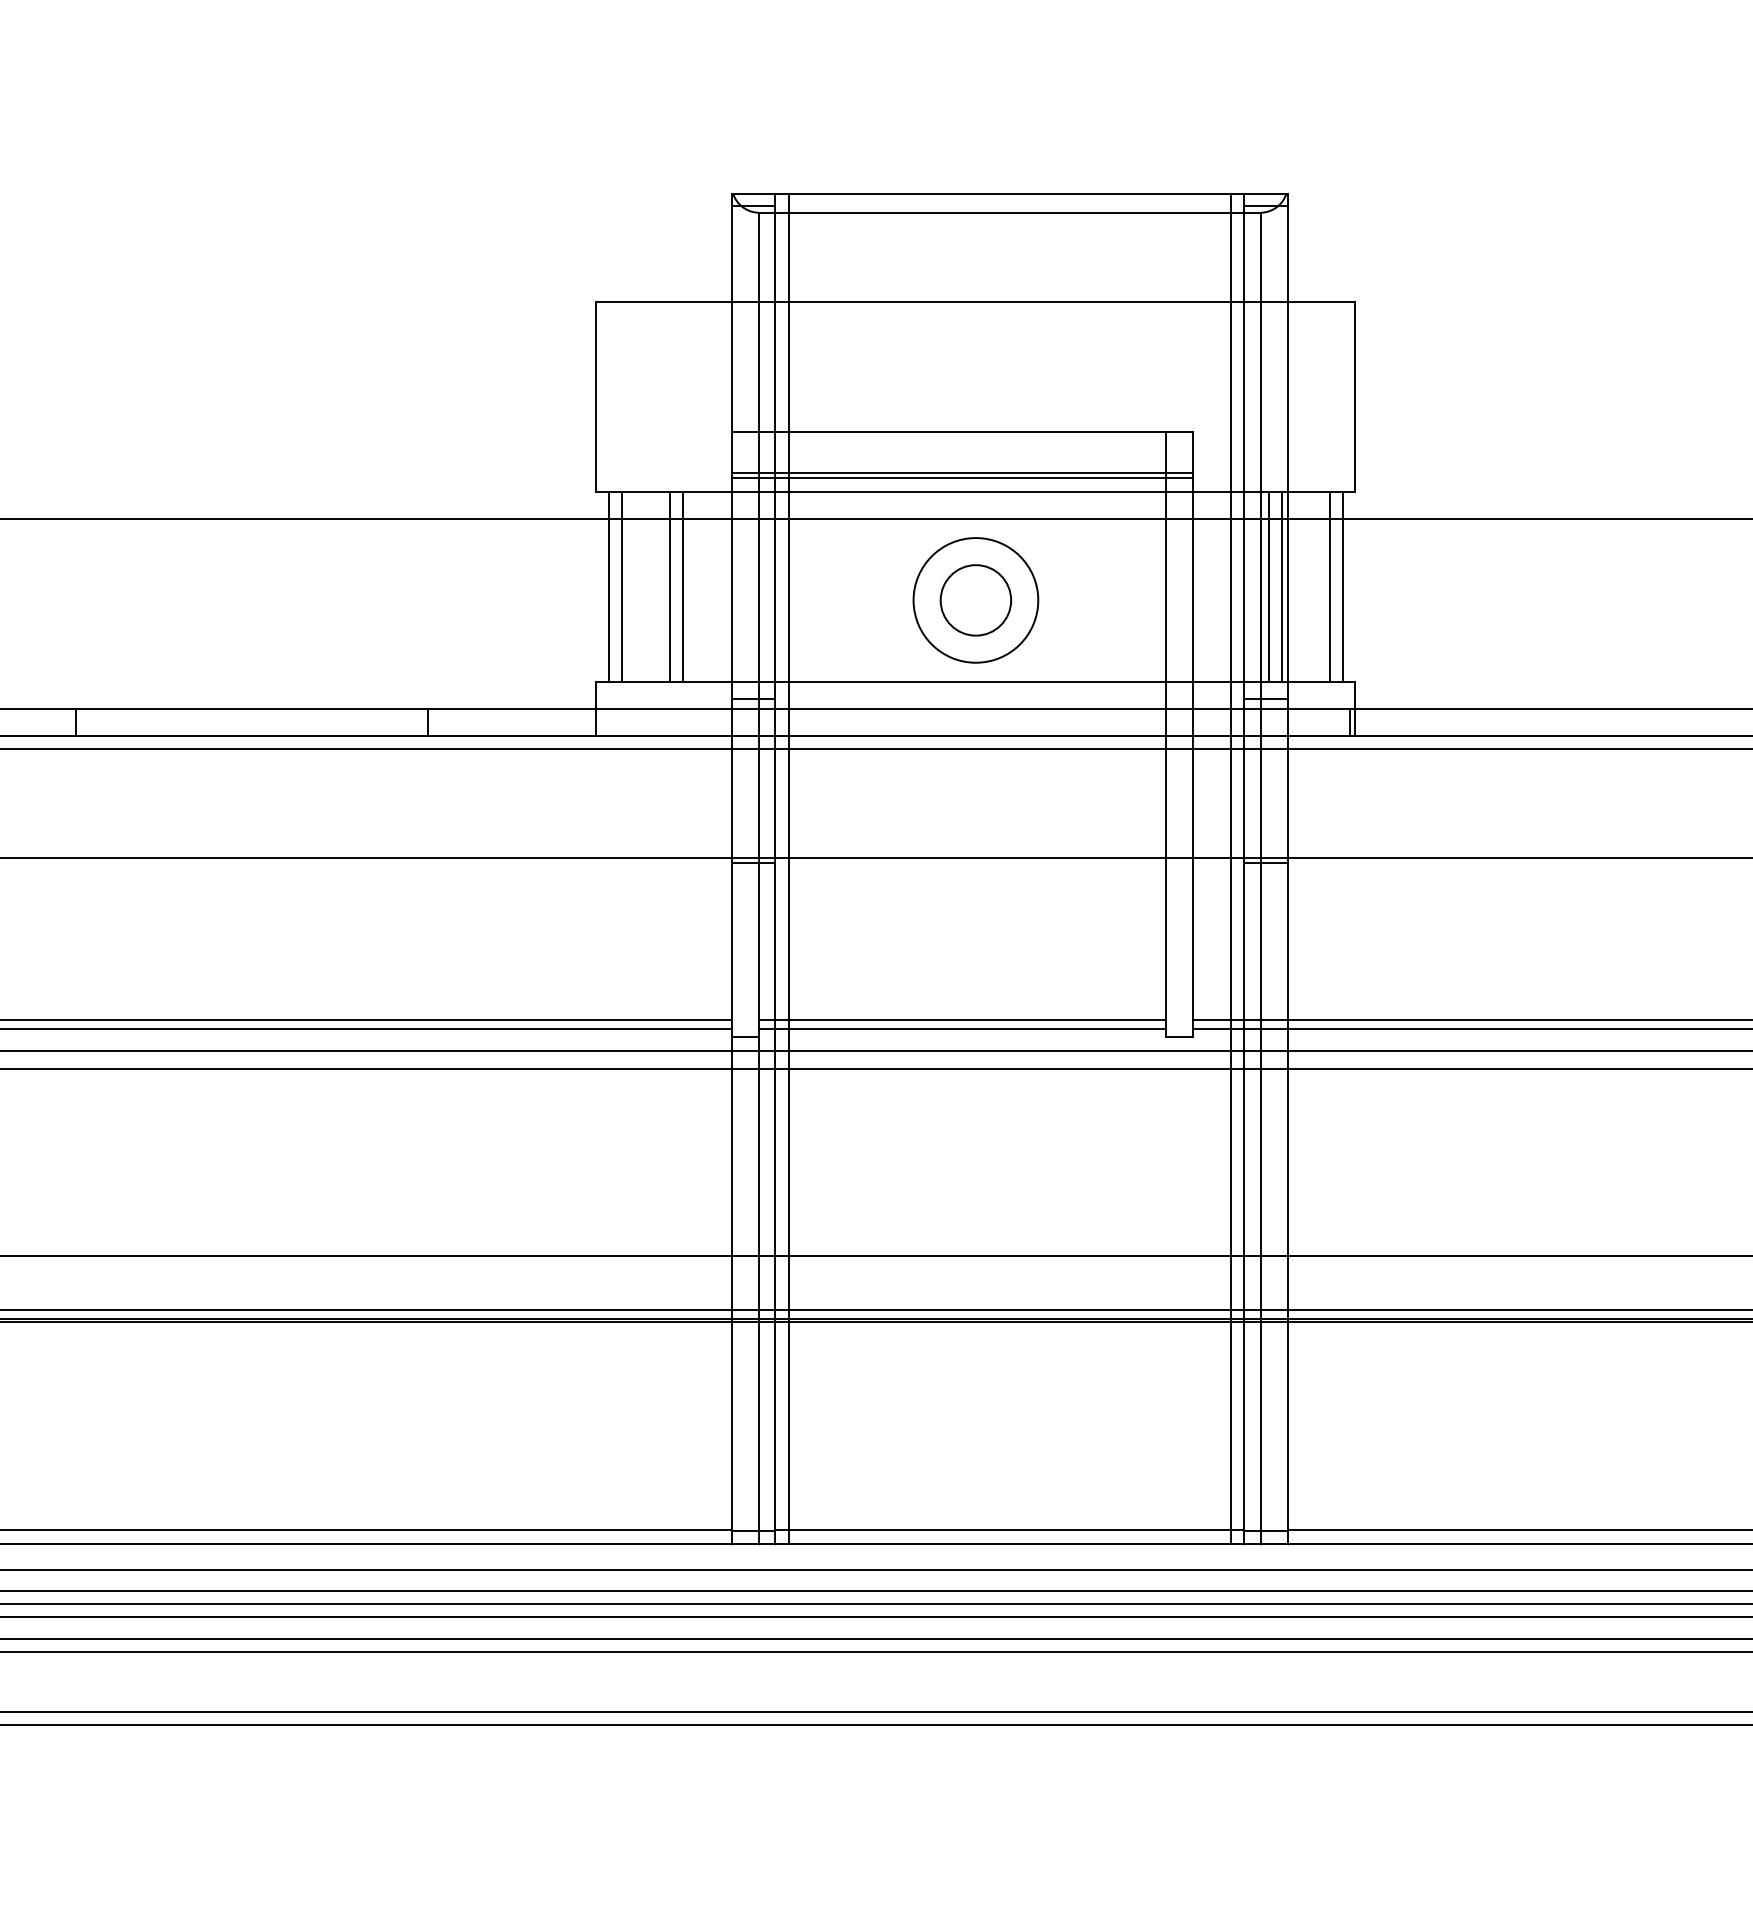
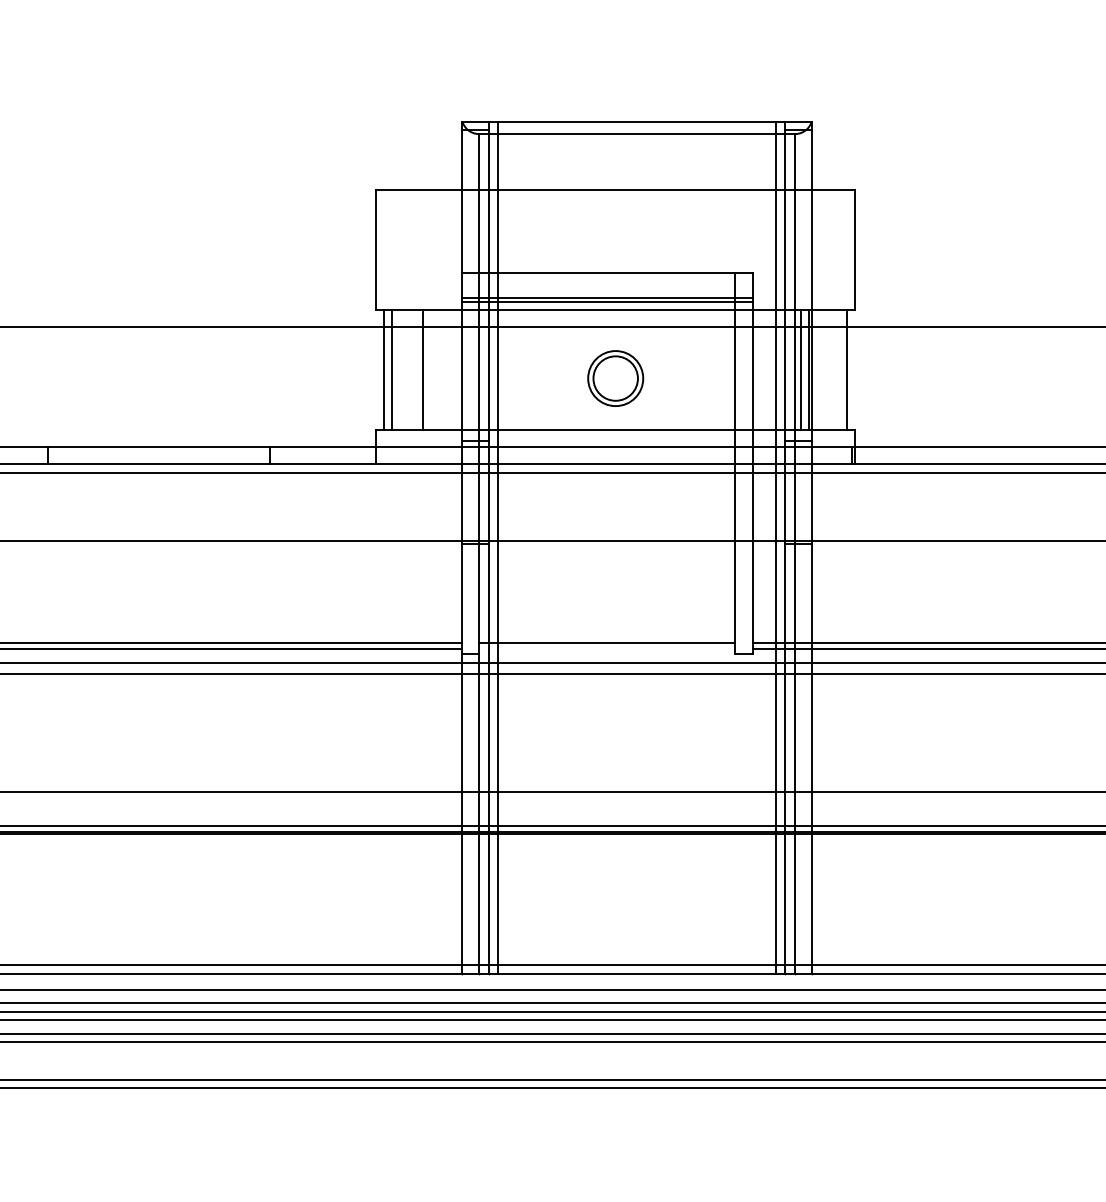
line: (682, 586) -> (430, 369), removed
line: (1330, 586) -> (839, 369), removed
circle: (975, 600) -> (615, 378), size x0.7
line: (961, 1029) -> (606, 649), removed

